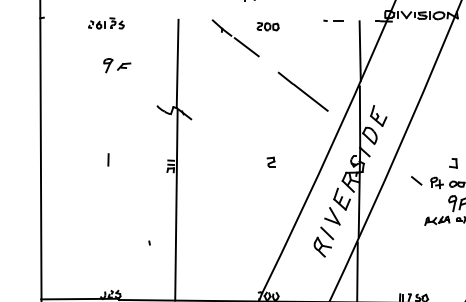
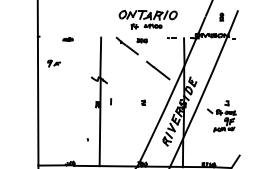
part: (104, 23) -> (67, 39), size x0.6
part: (115, 65) -> (53, 63), moved
line: (109, 159) -> (111, 101), moved

